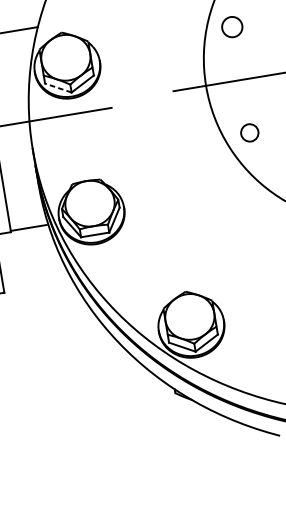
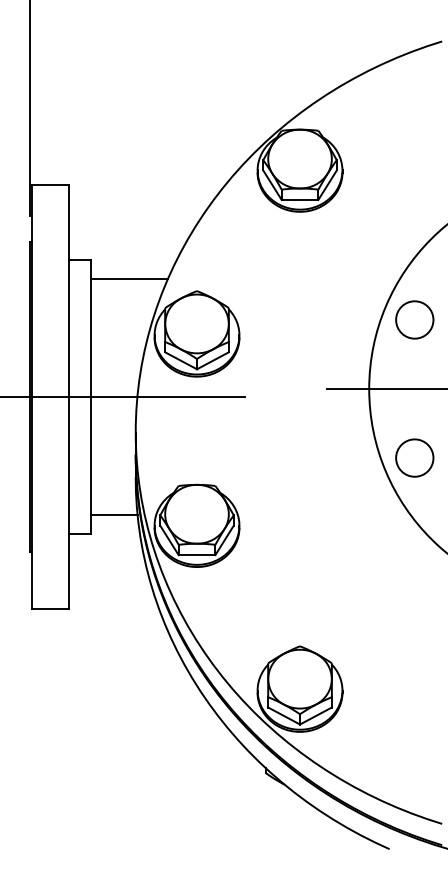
circle: (231, 26) -> (414, 319), size x1.43
line: (57, 87) -> (180, 360), dashed -> solid
circle: (249, 132) -> (414, 457), size x1.67
line: (28, 228) -> (113, 515), moved

